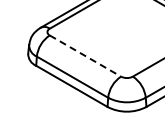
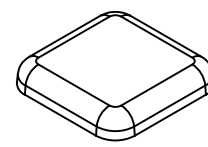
line: (85, 56) -> (74, 85), dashed -> solid

